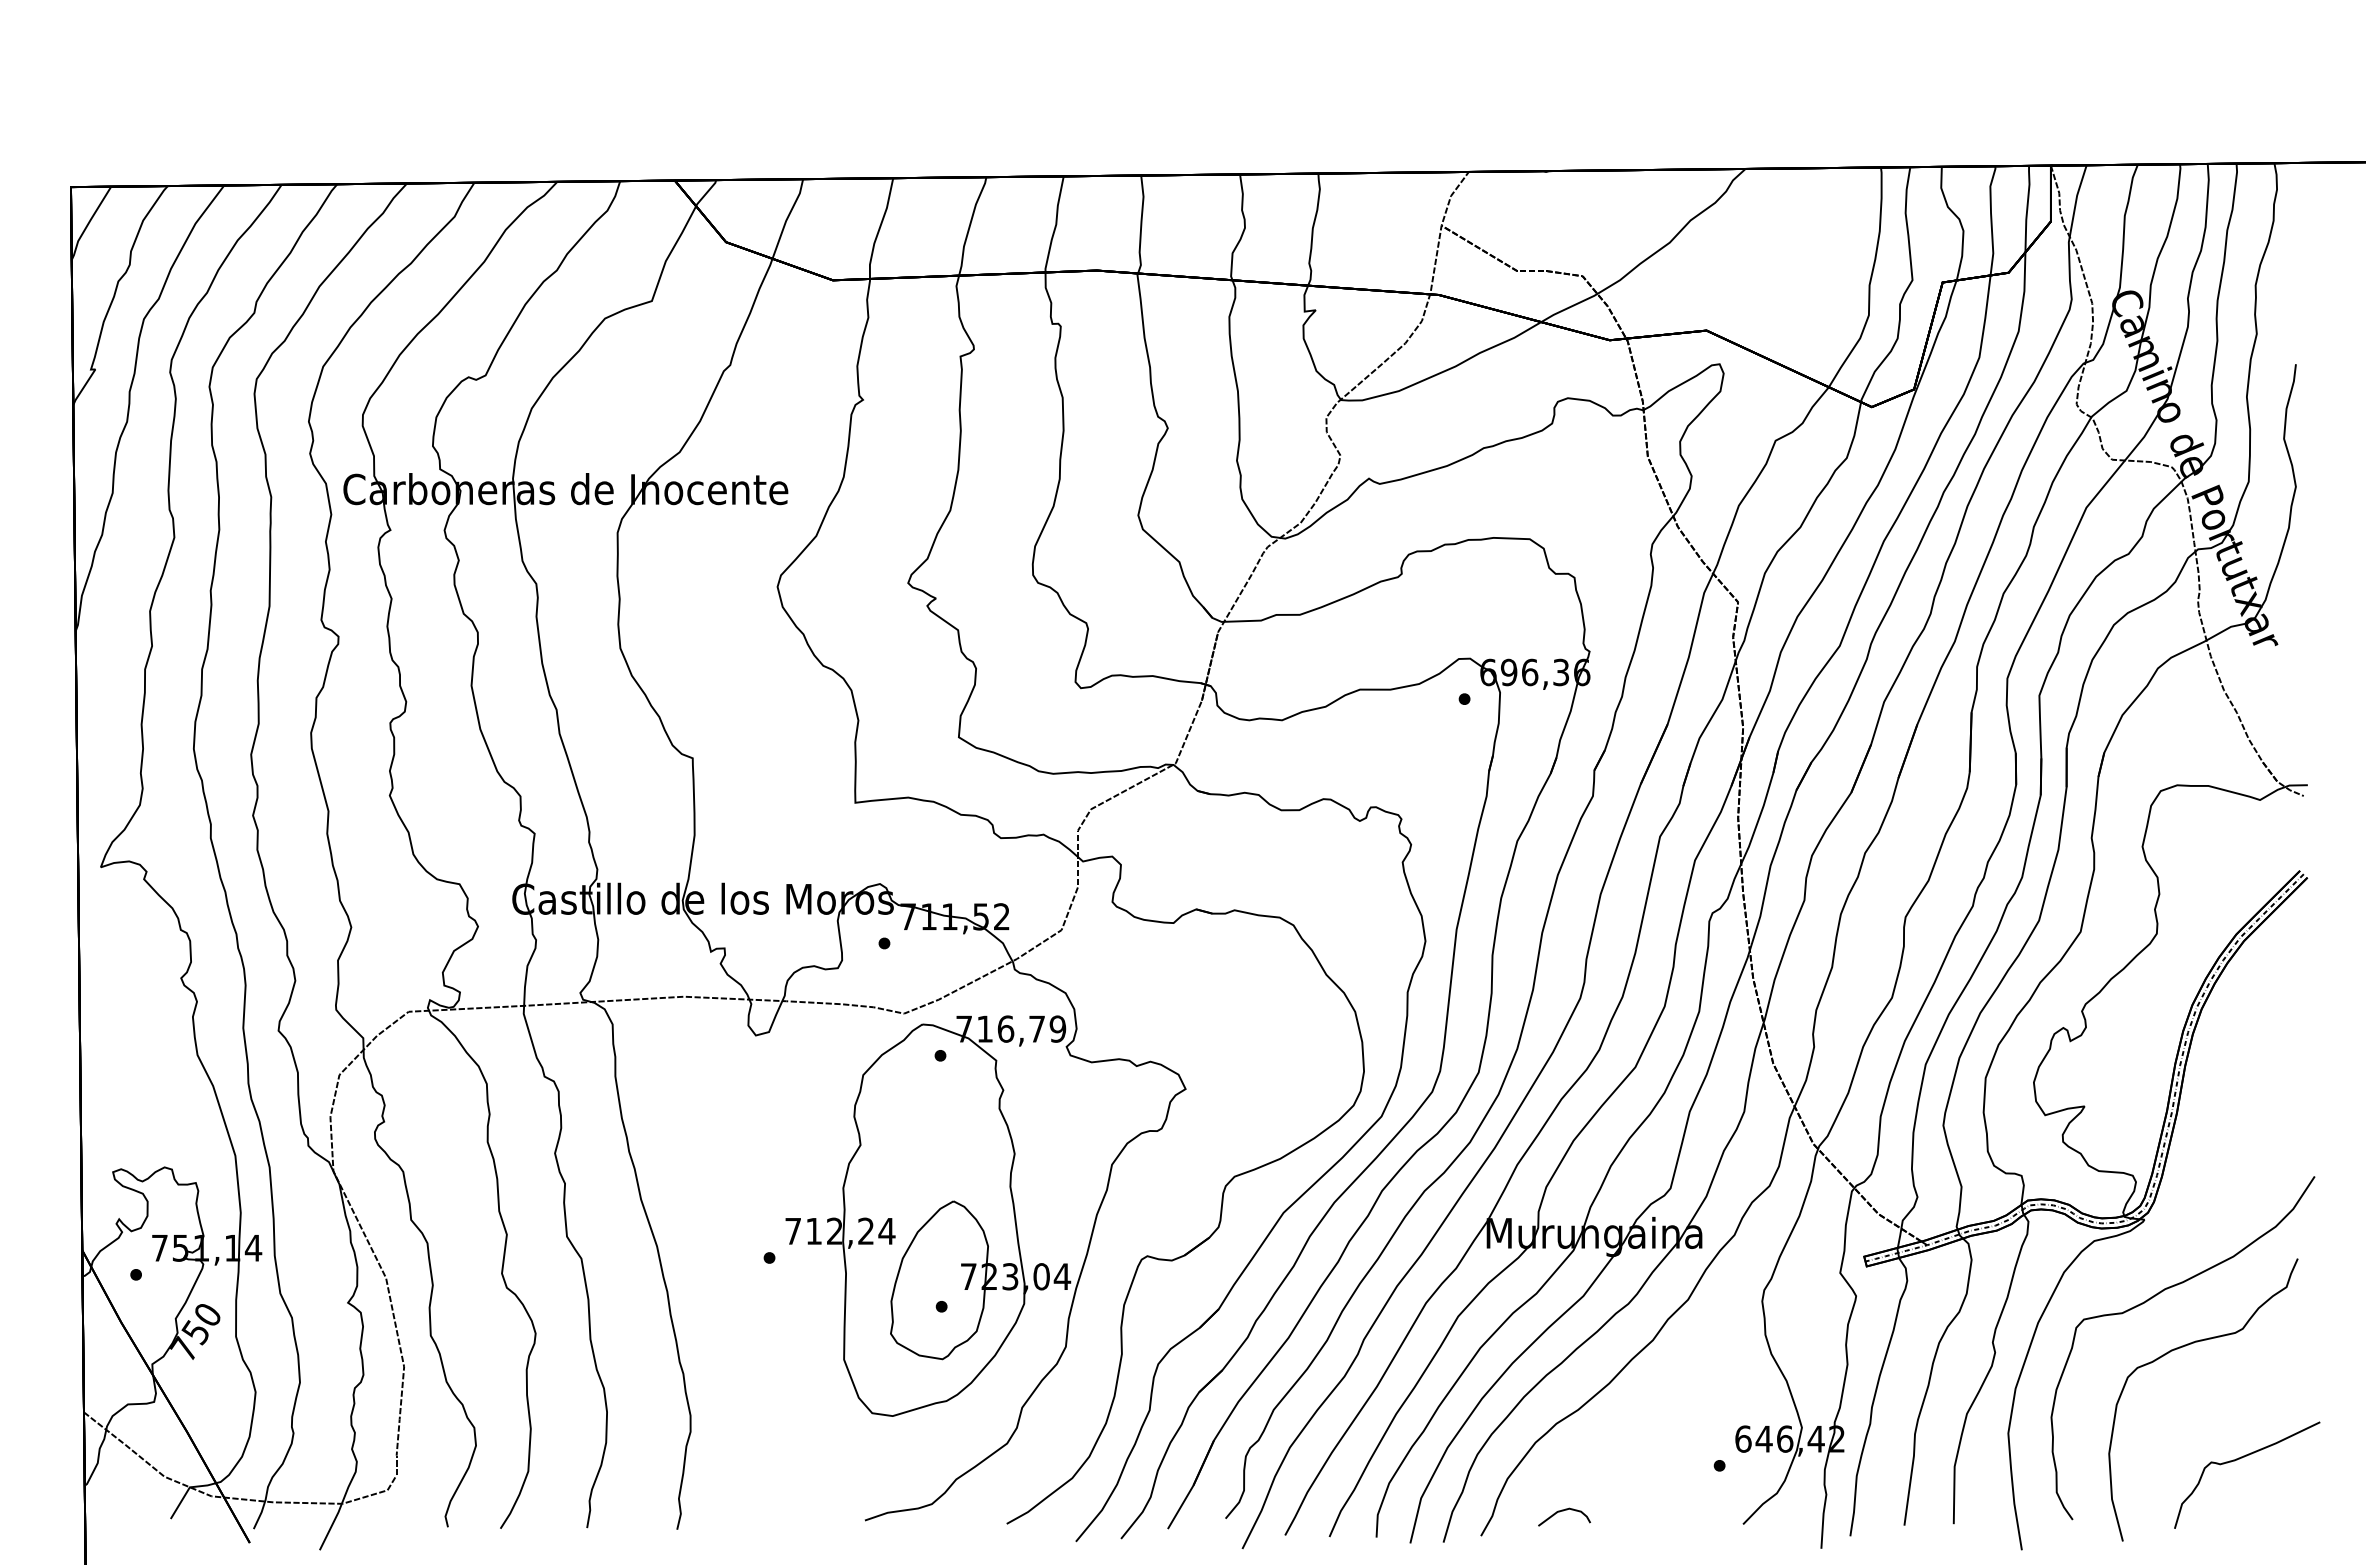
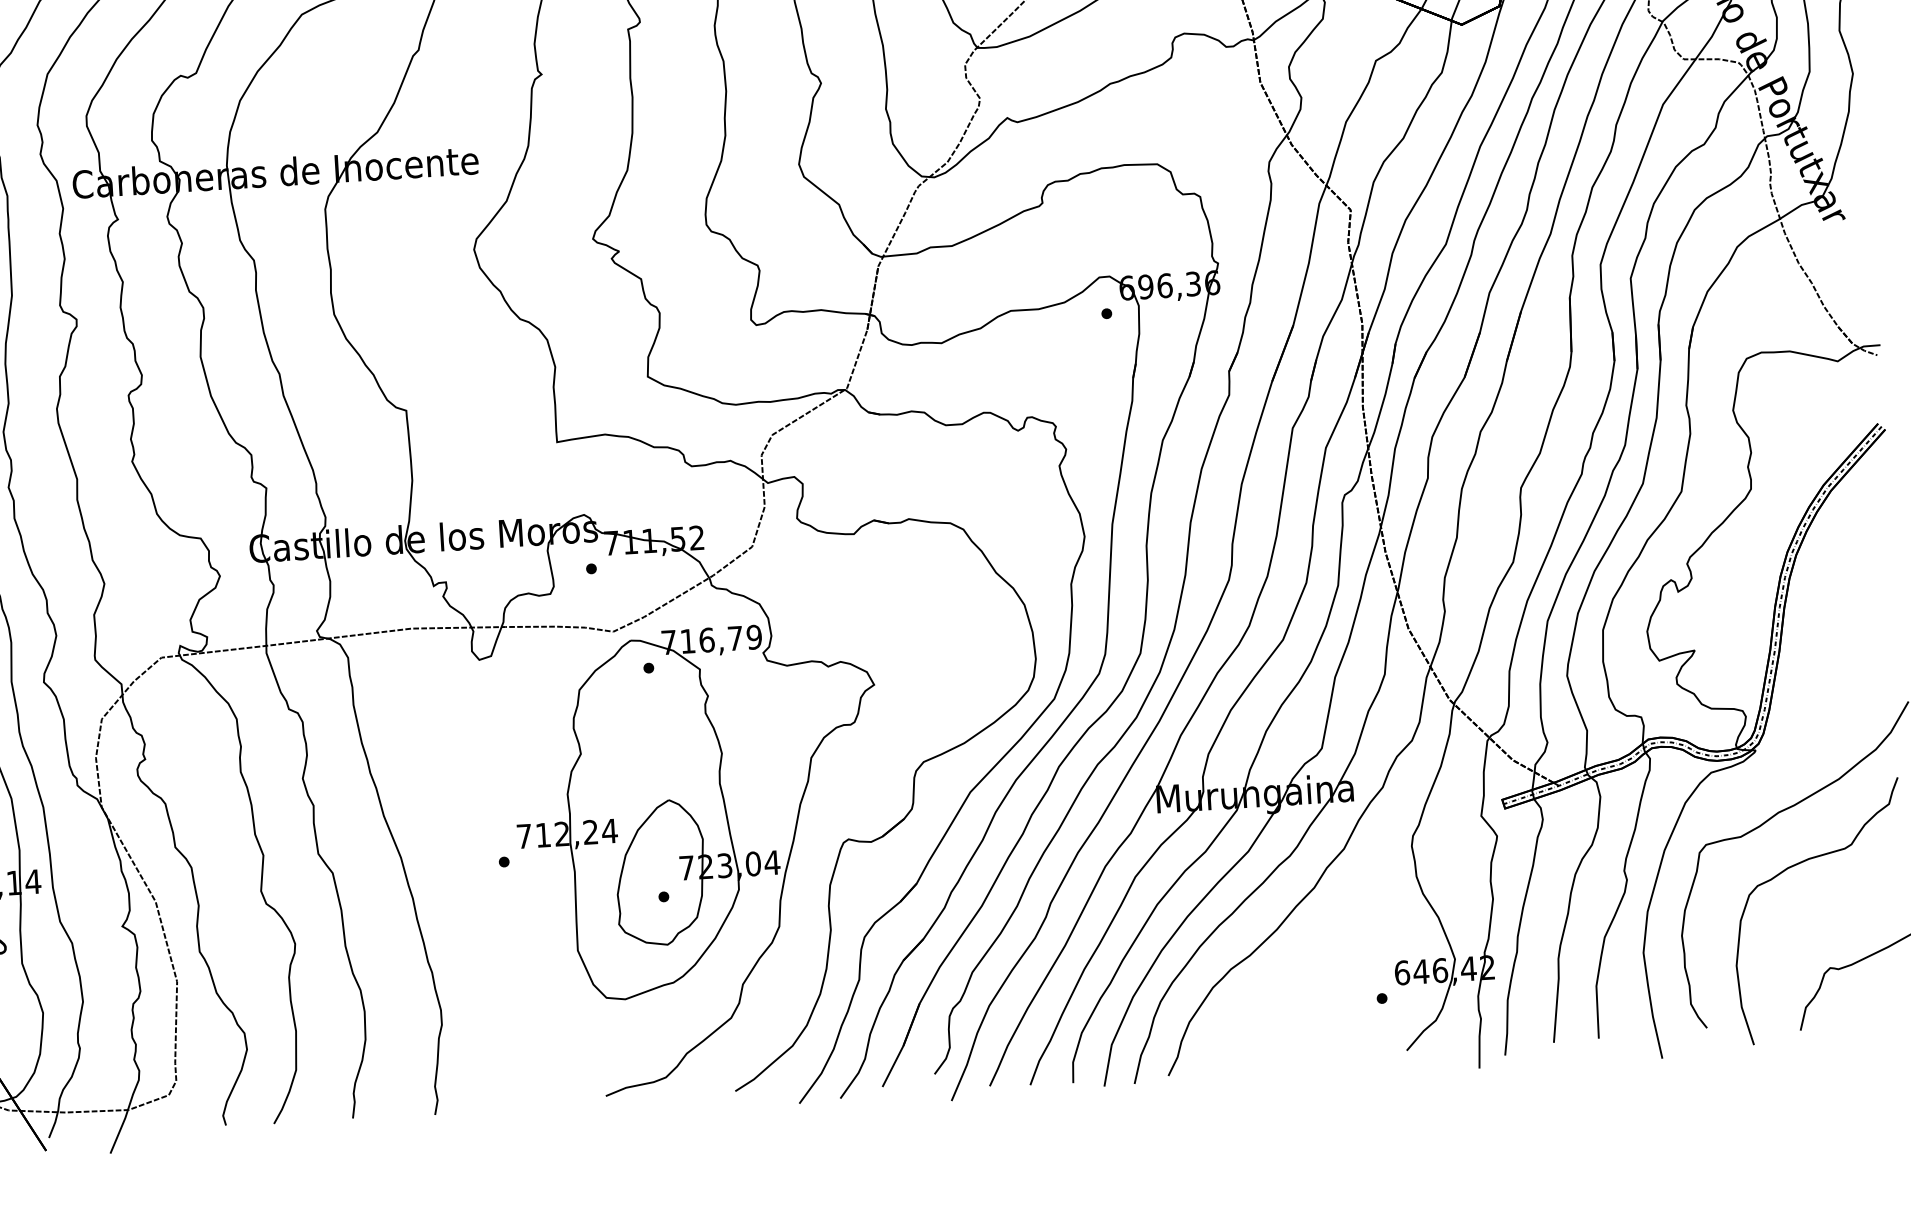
curve: (1563, 1511) -> (1242, 1048), removed

